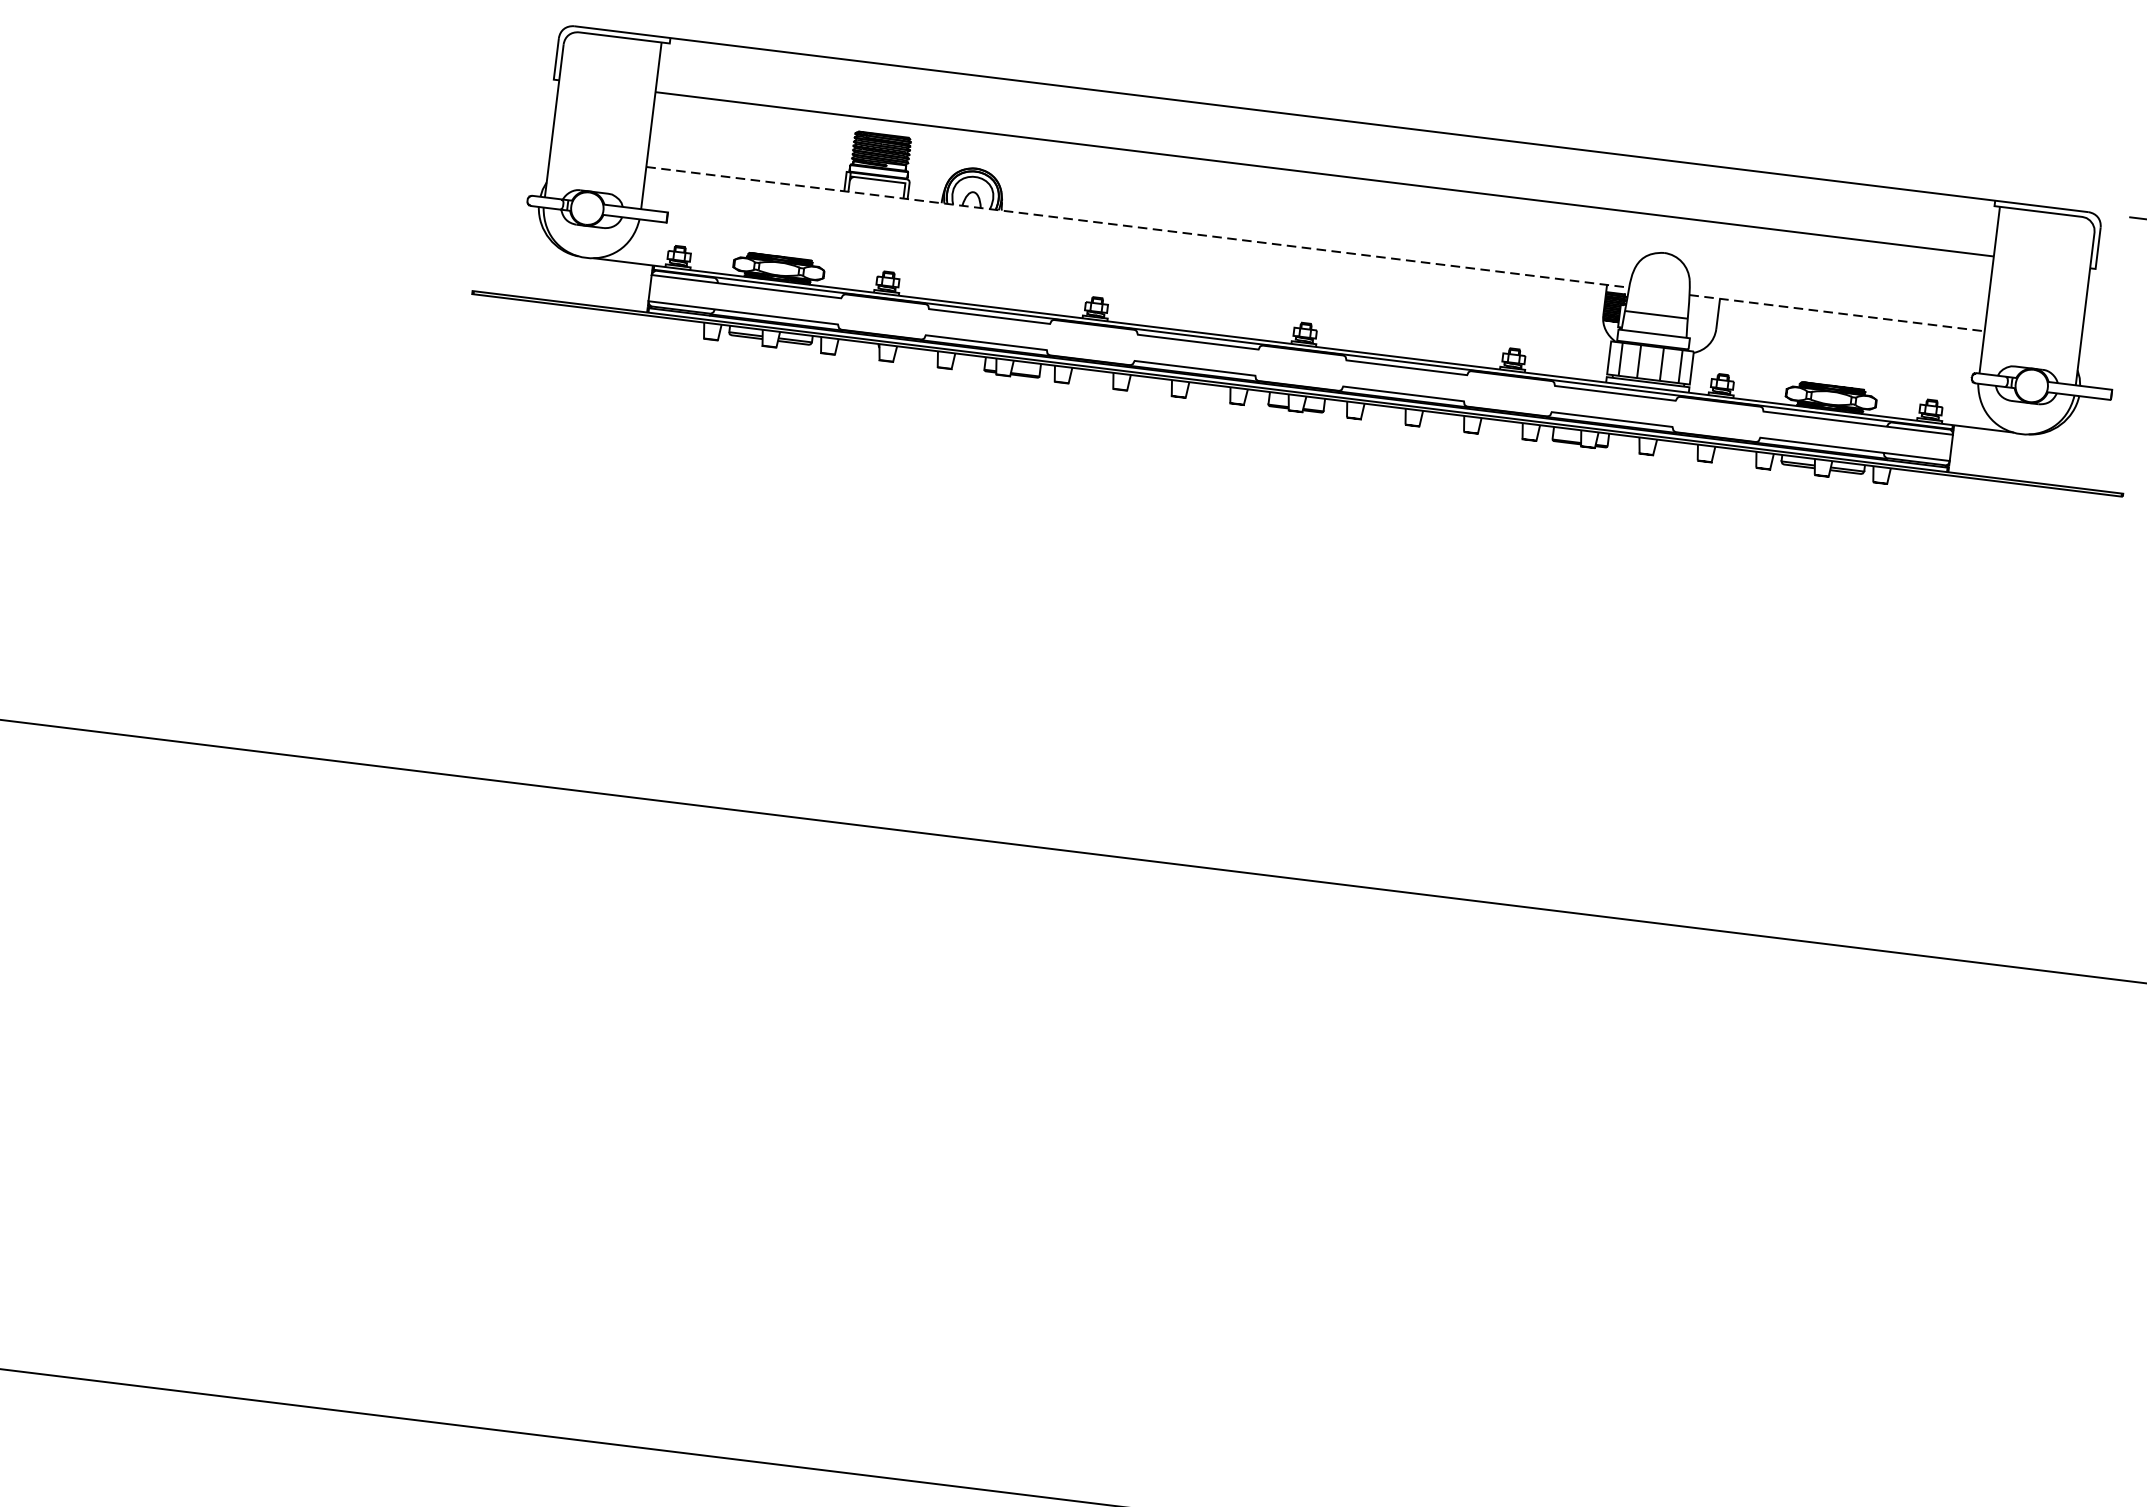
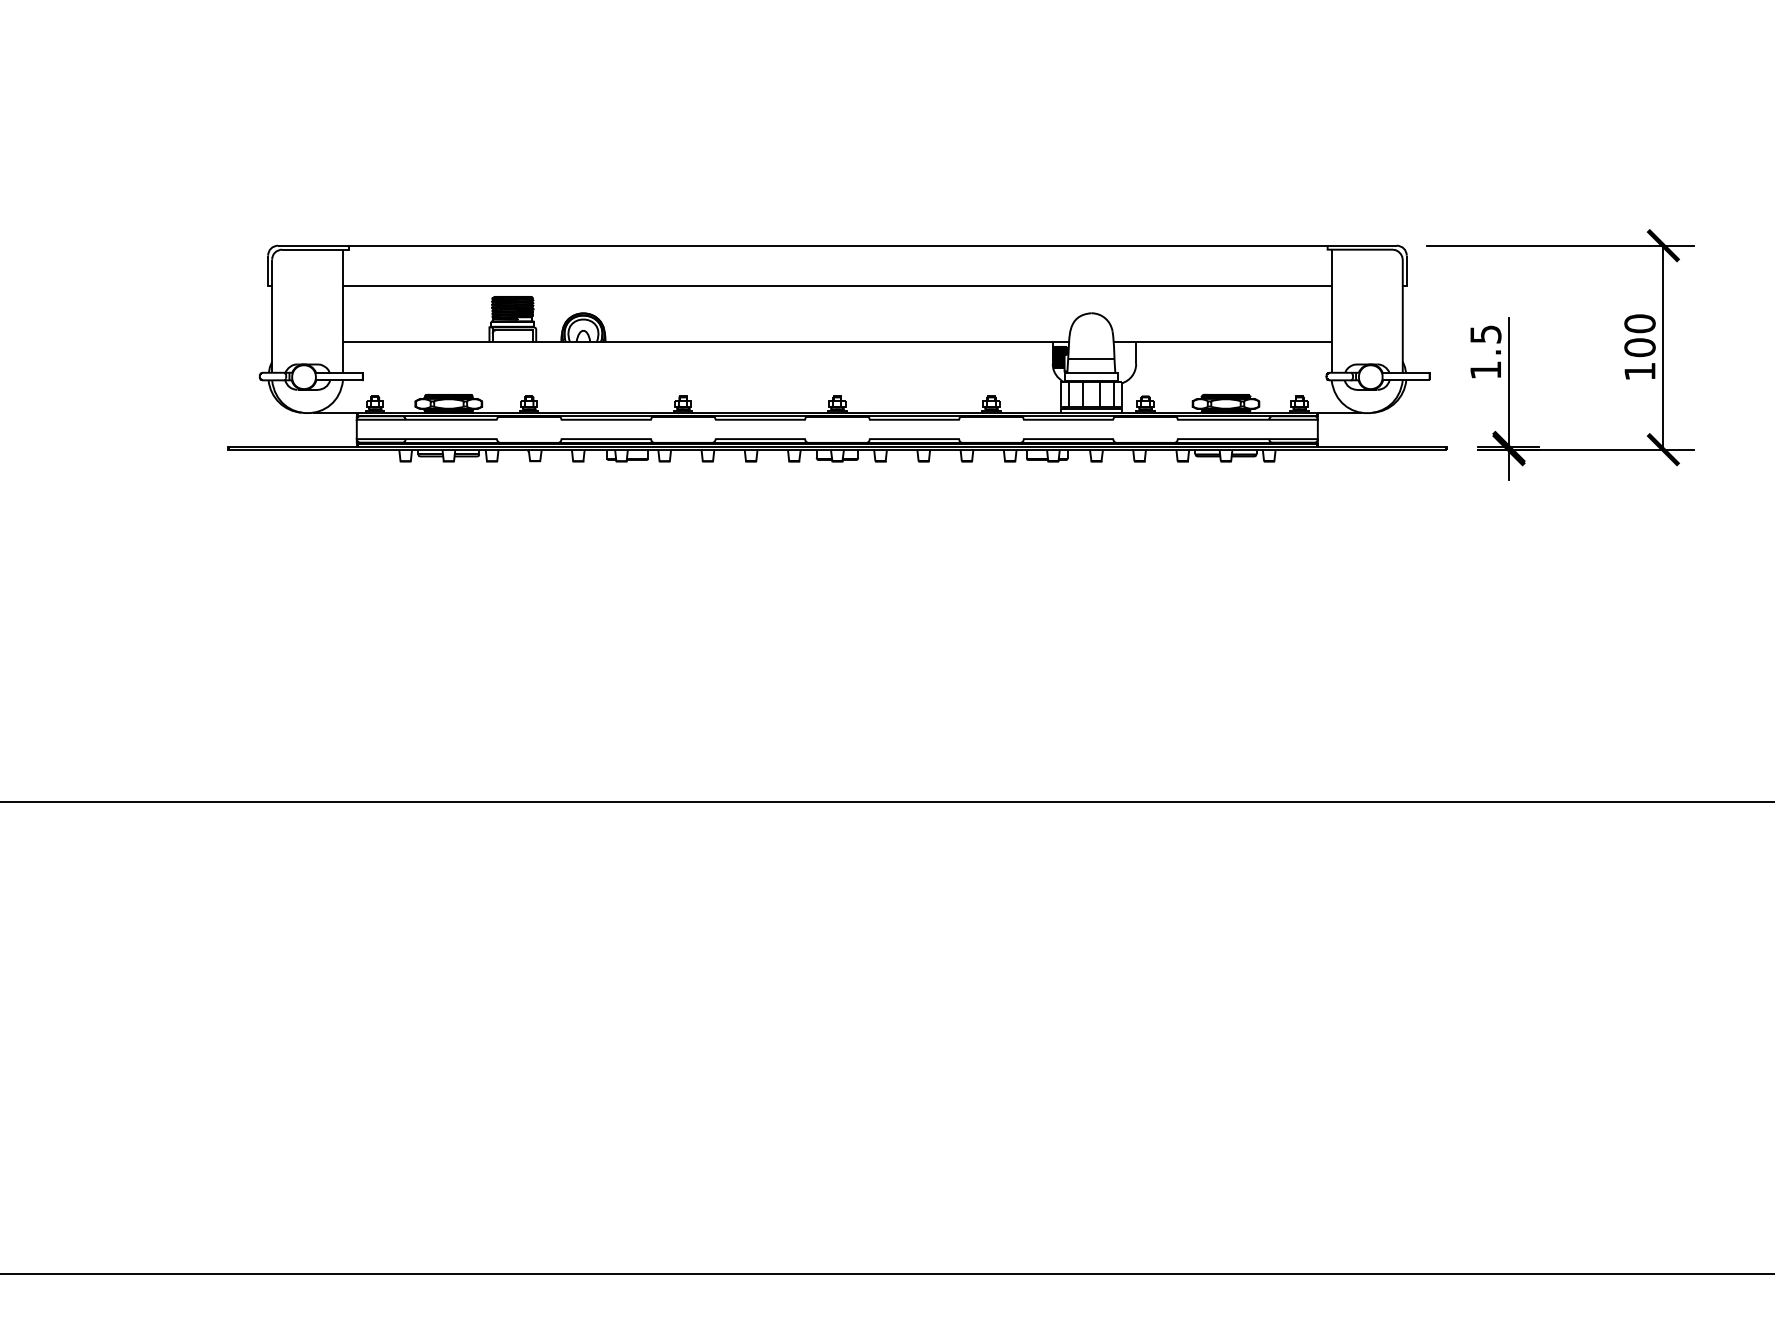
line: (1138, 227) -> (706, 341), dashed -> solid
line: (1838, 313) -> (1223, 341), dashed -> solid

